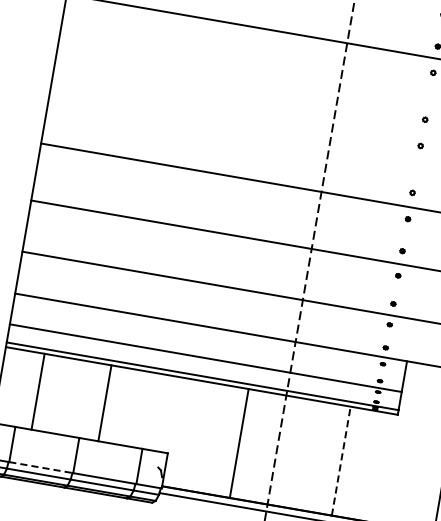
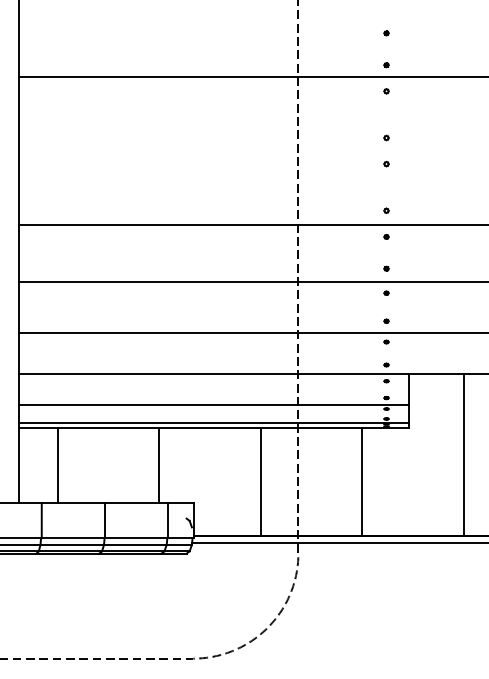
line: (105, 403) -> (159, 465), moved
line: (341, 460) -> (362, 481), dashed -> solid
line: (41, 467) -> (73, 538), dashed -> solid

